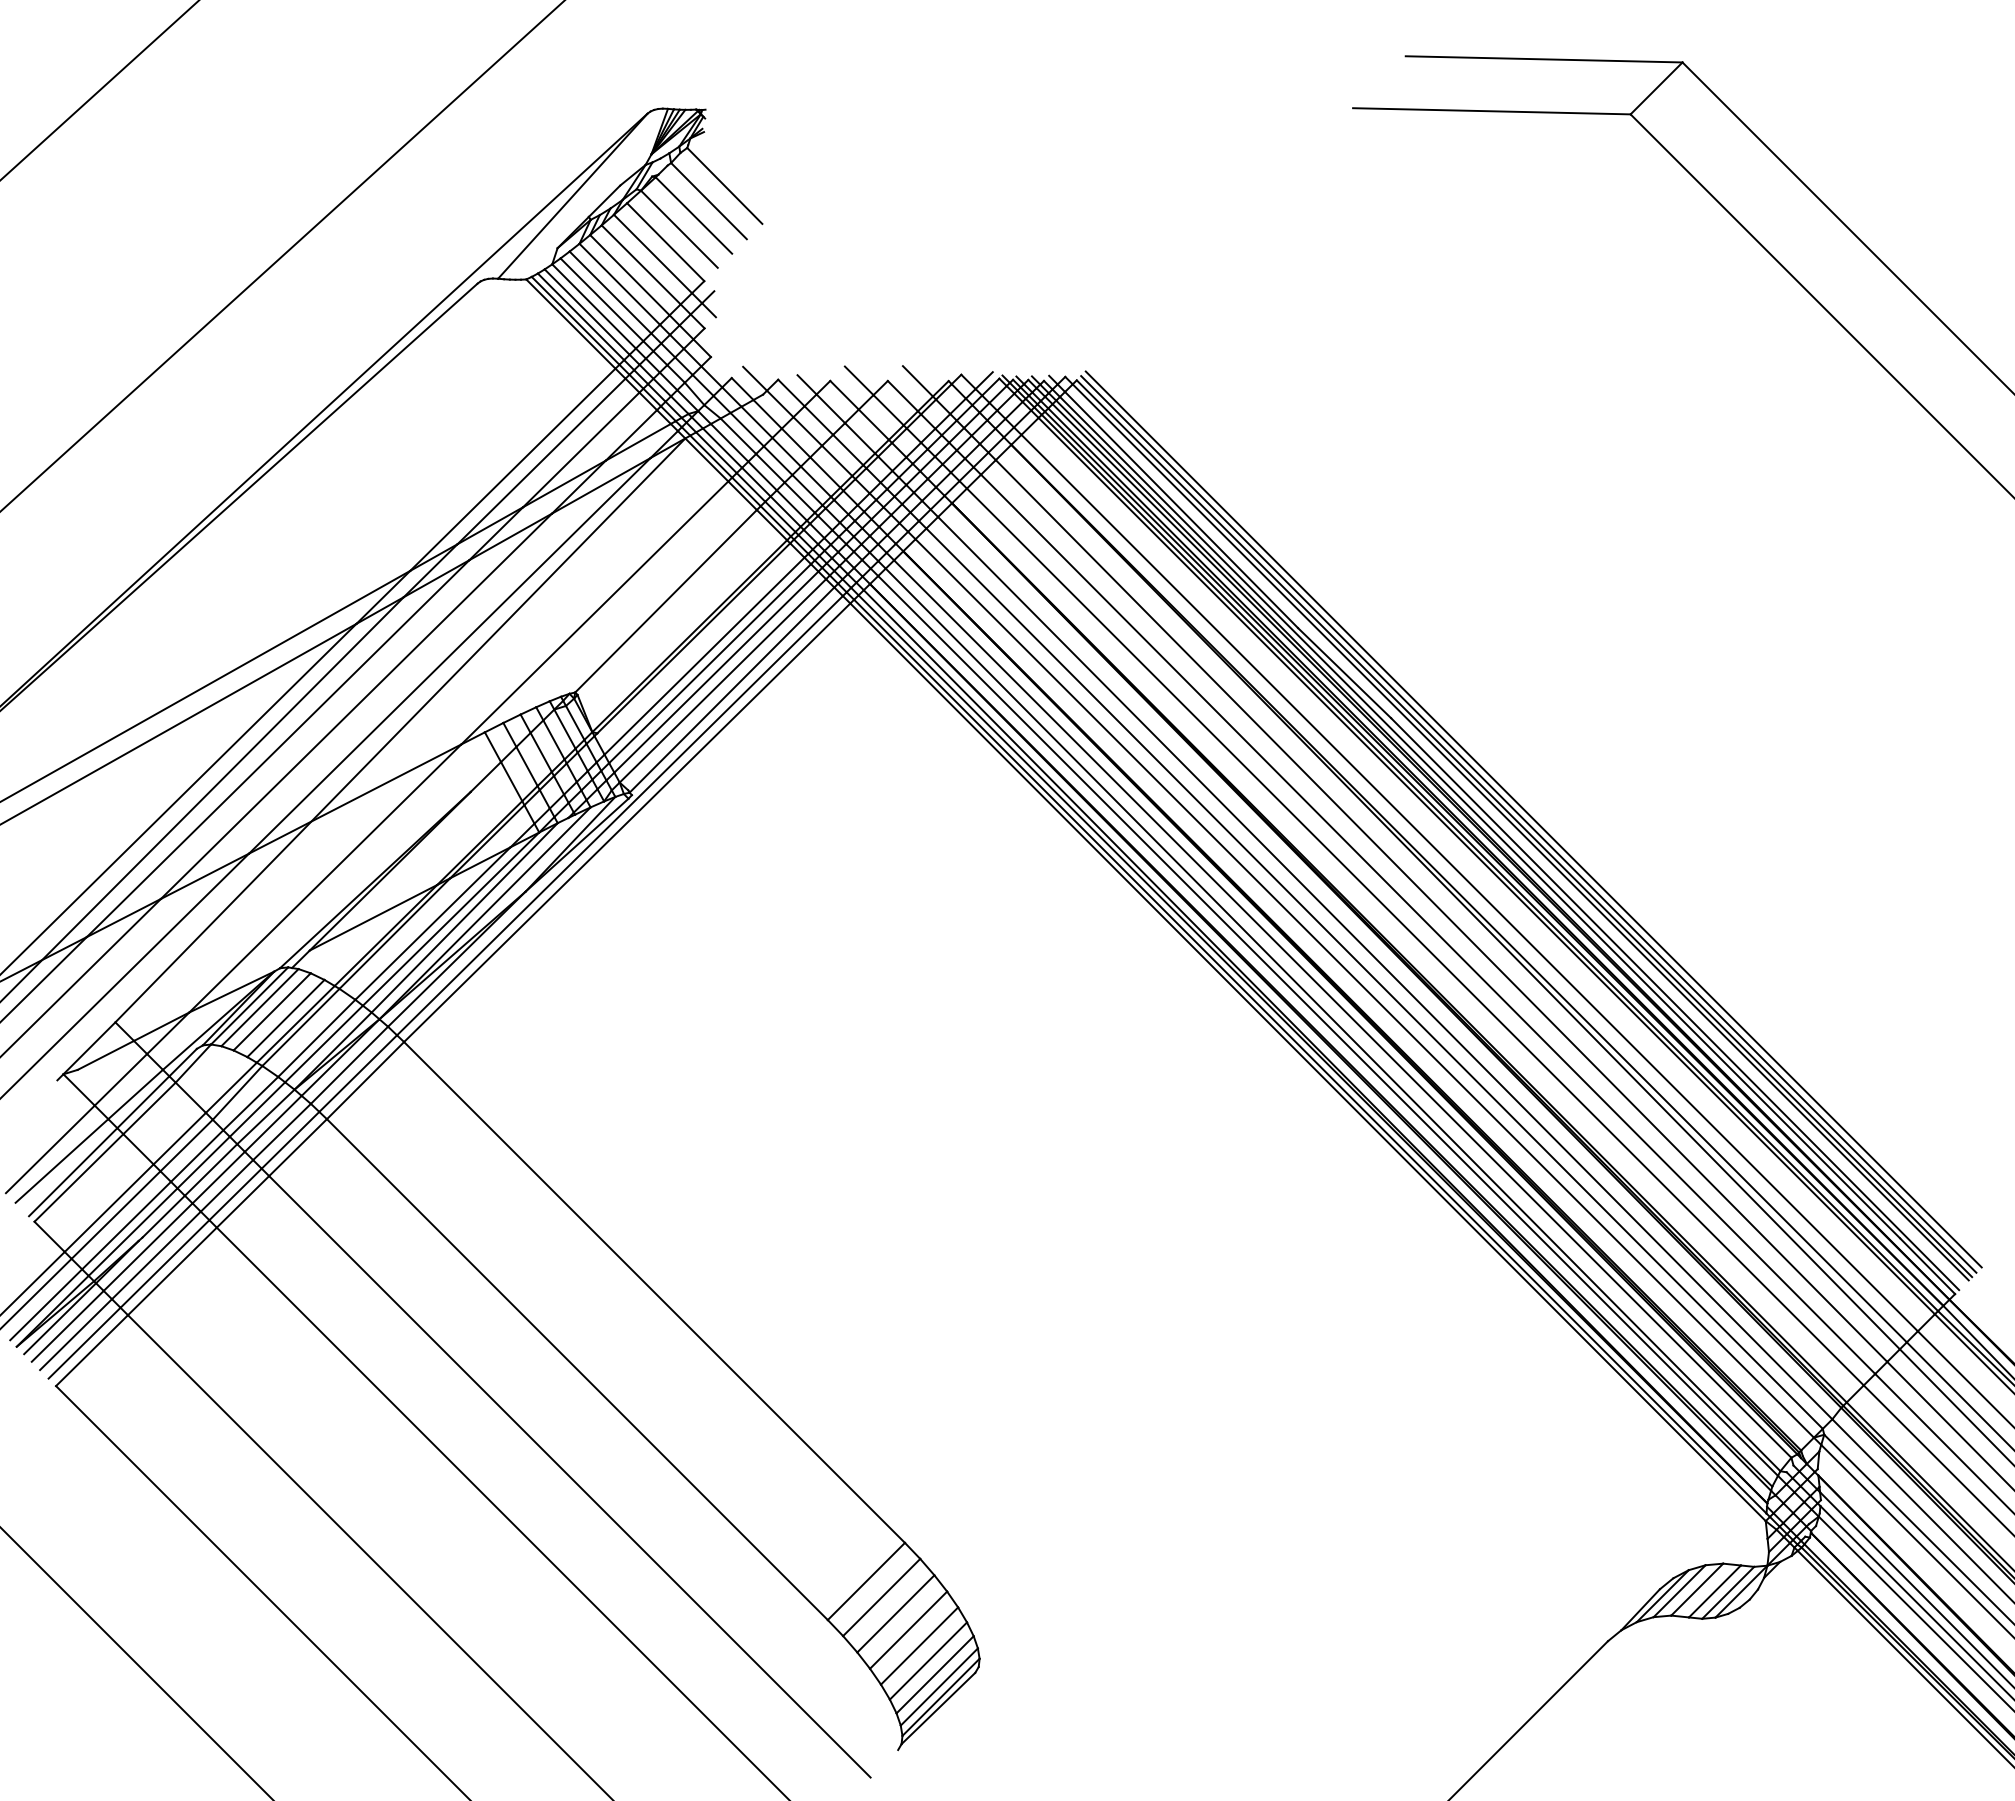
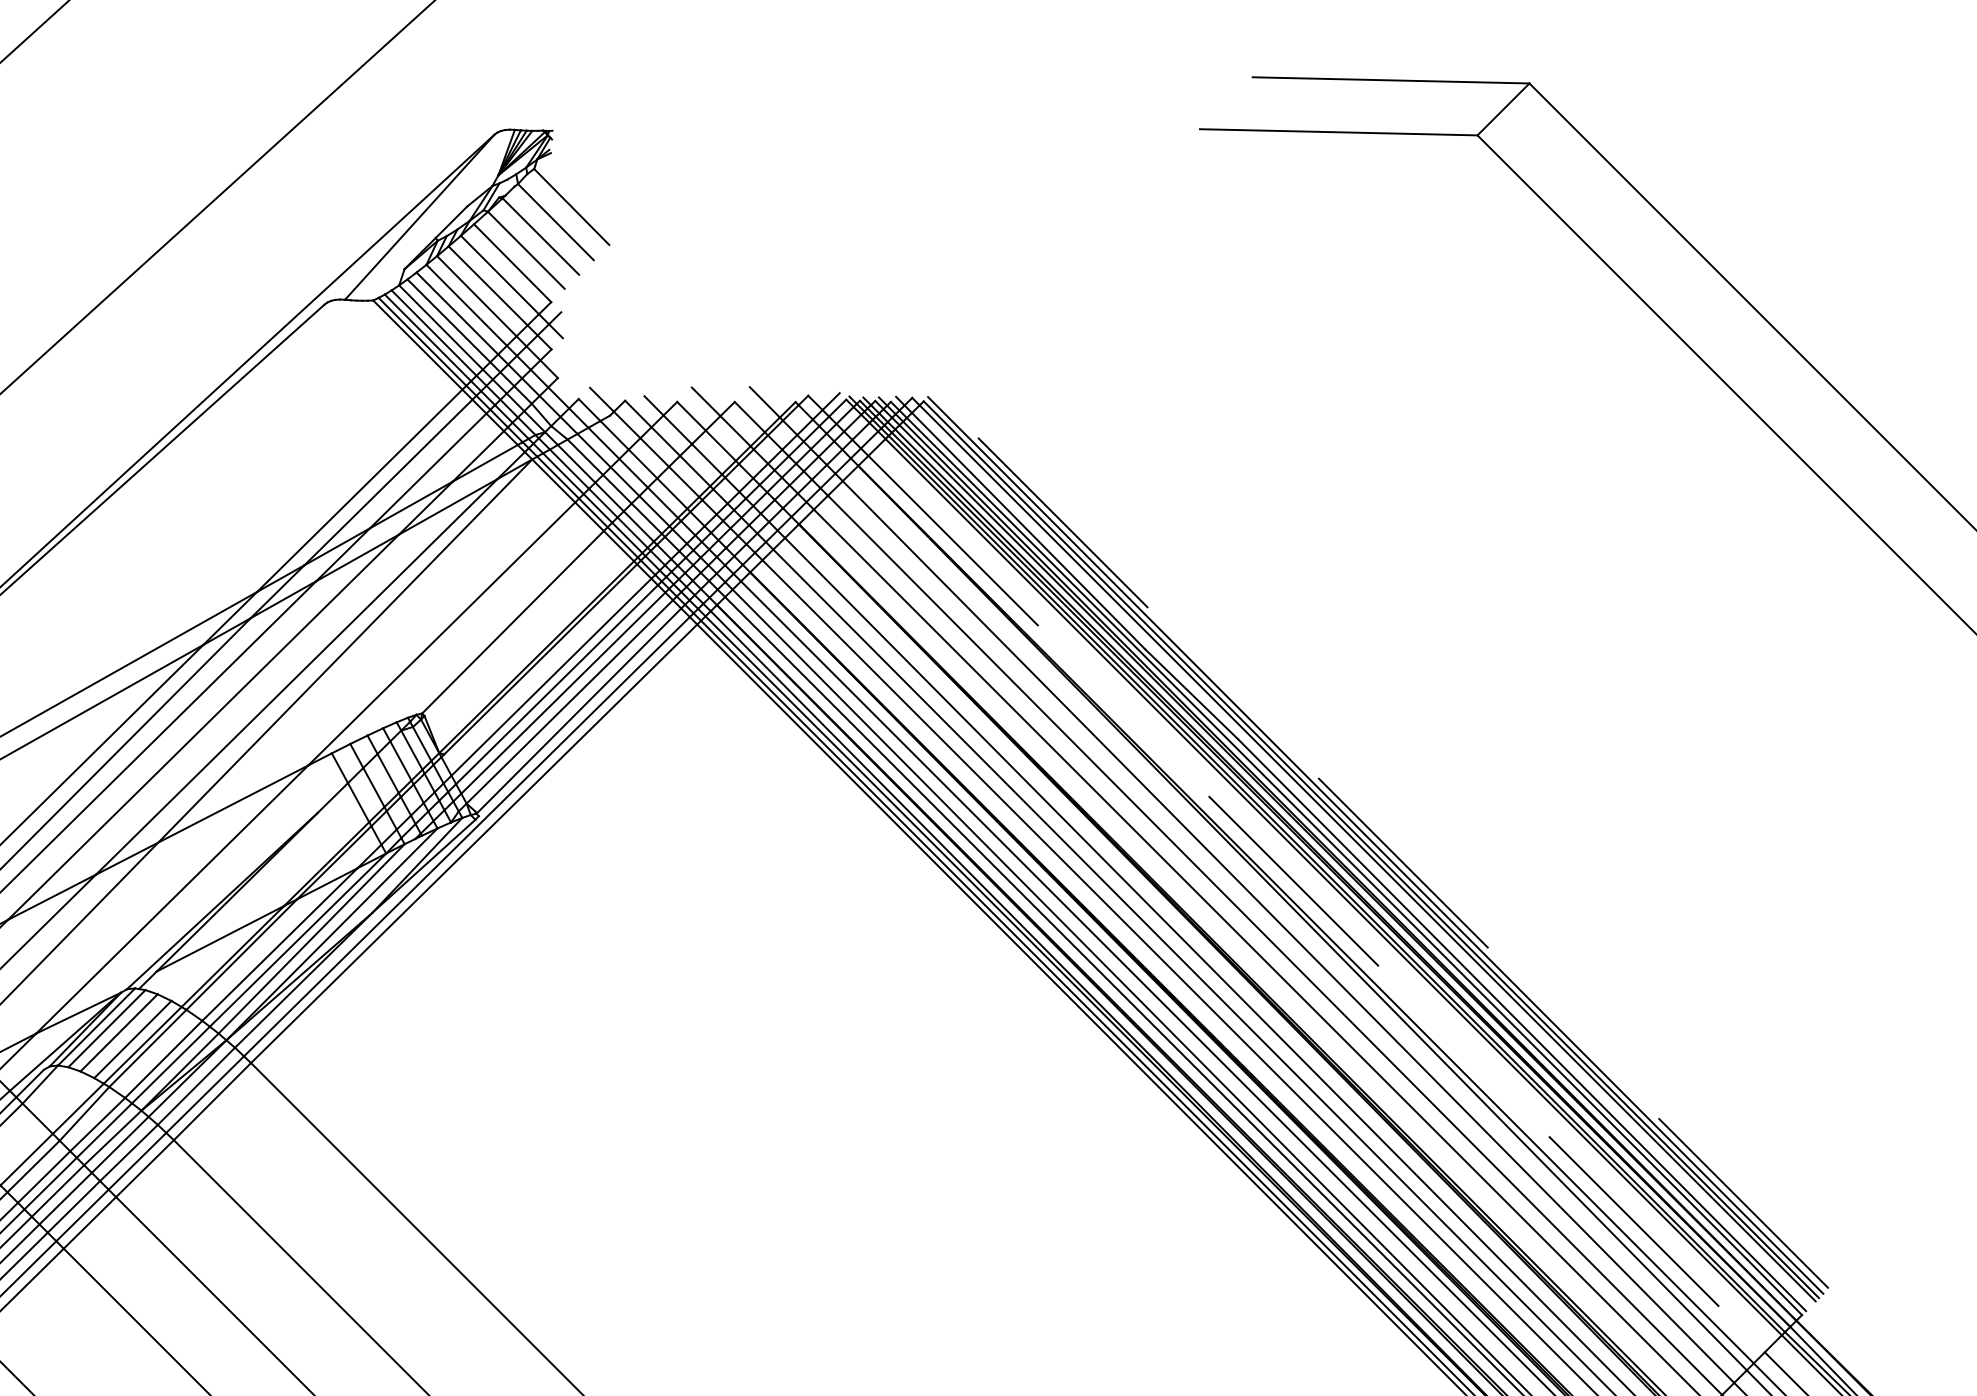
line: (1533, 819) -> (1380, 840), solid -> dashed
line: (1469, 883) -> (1316, 904), solid -> dashed

